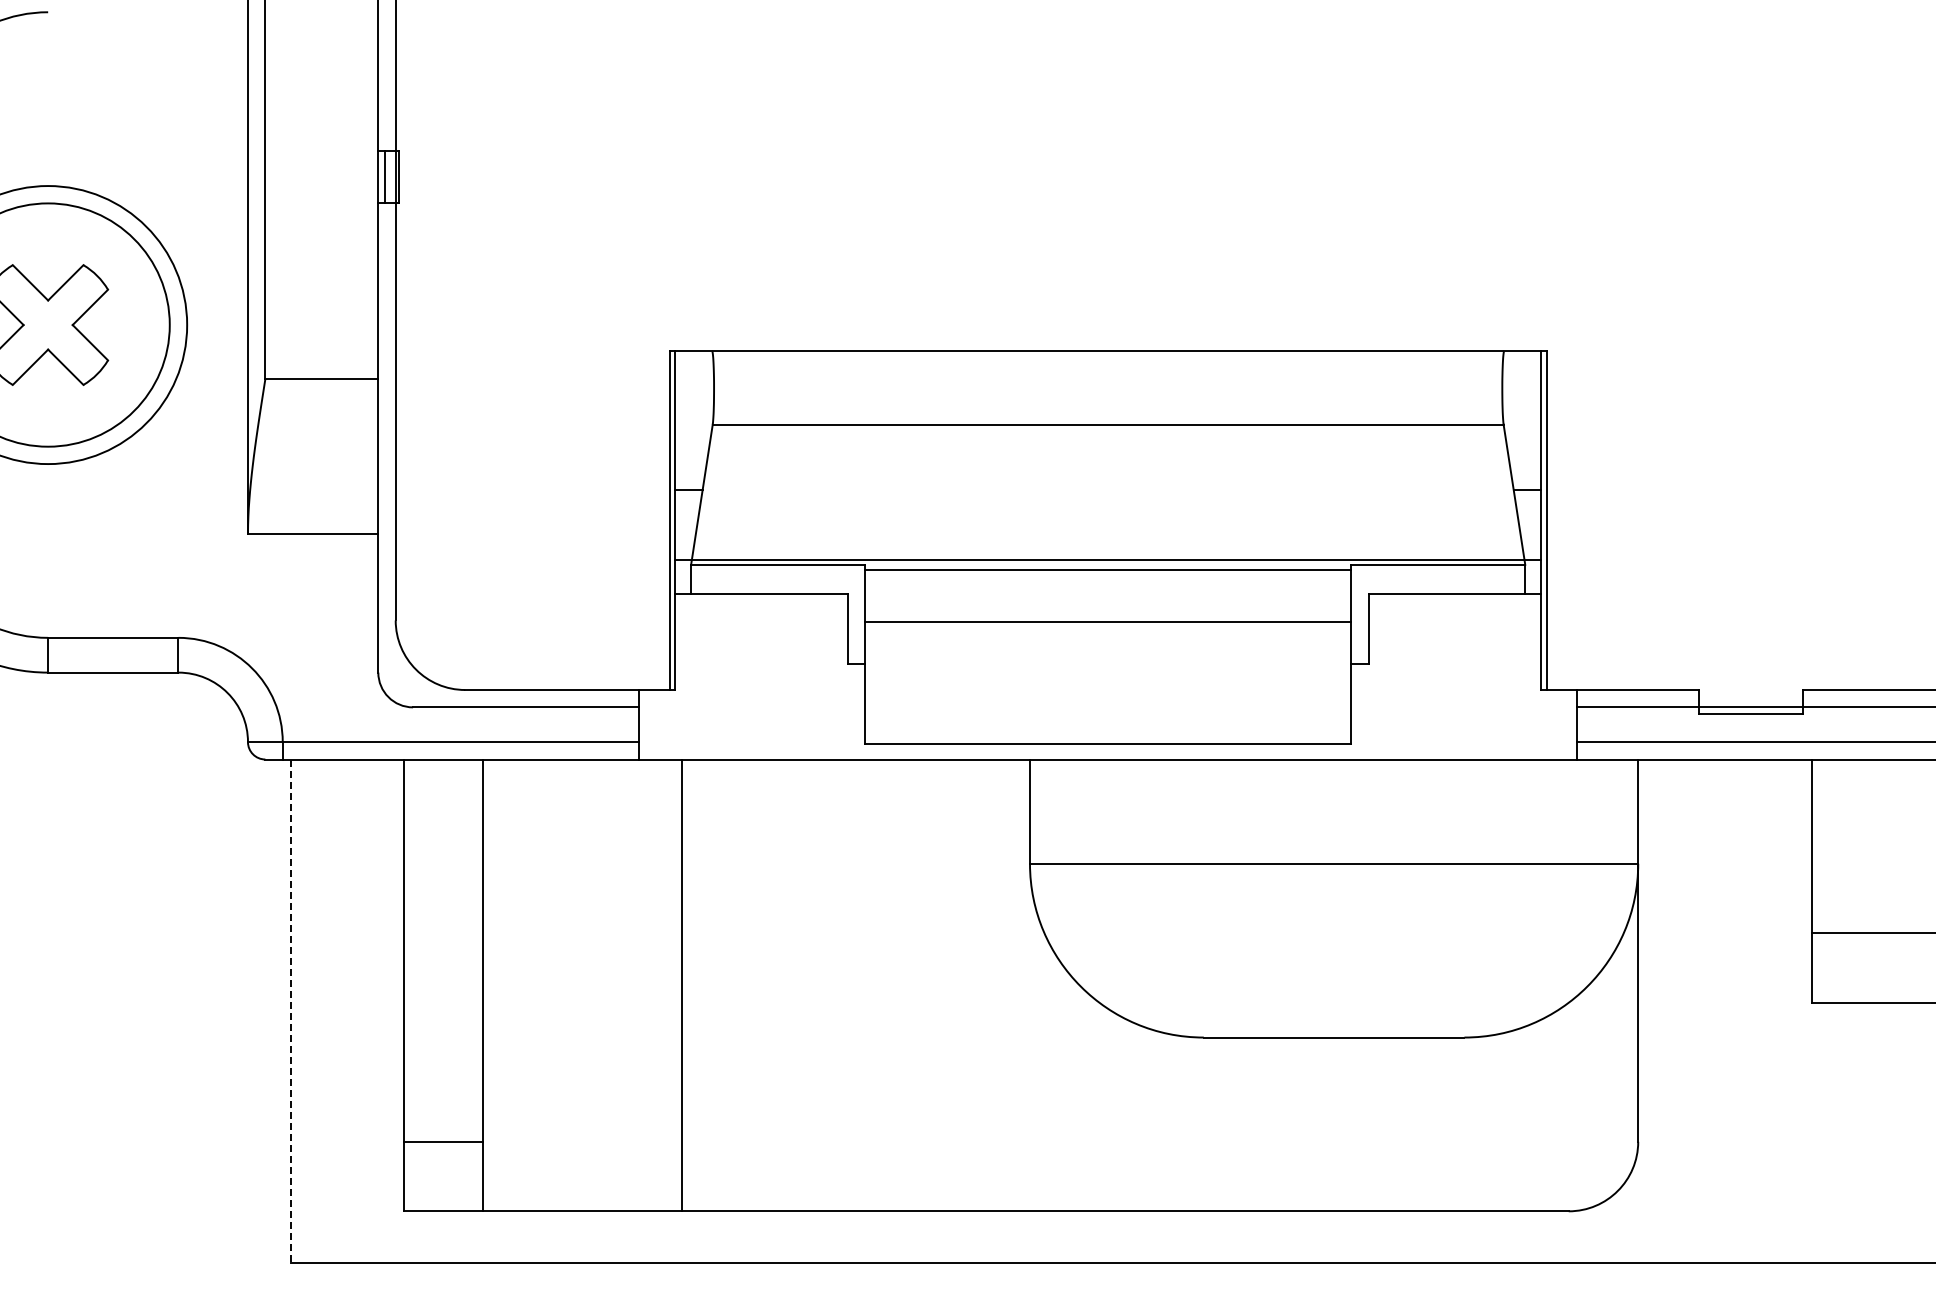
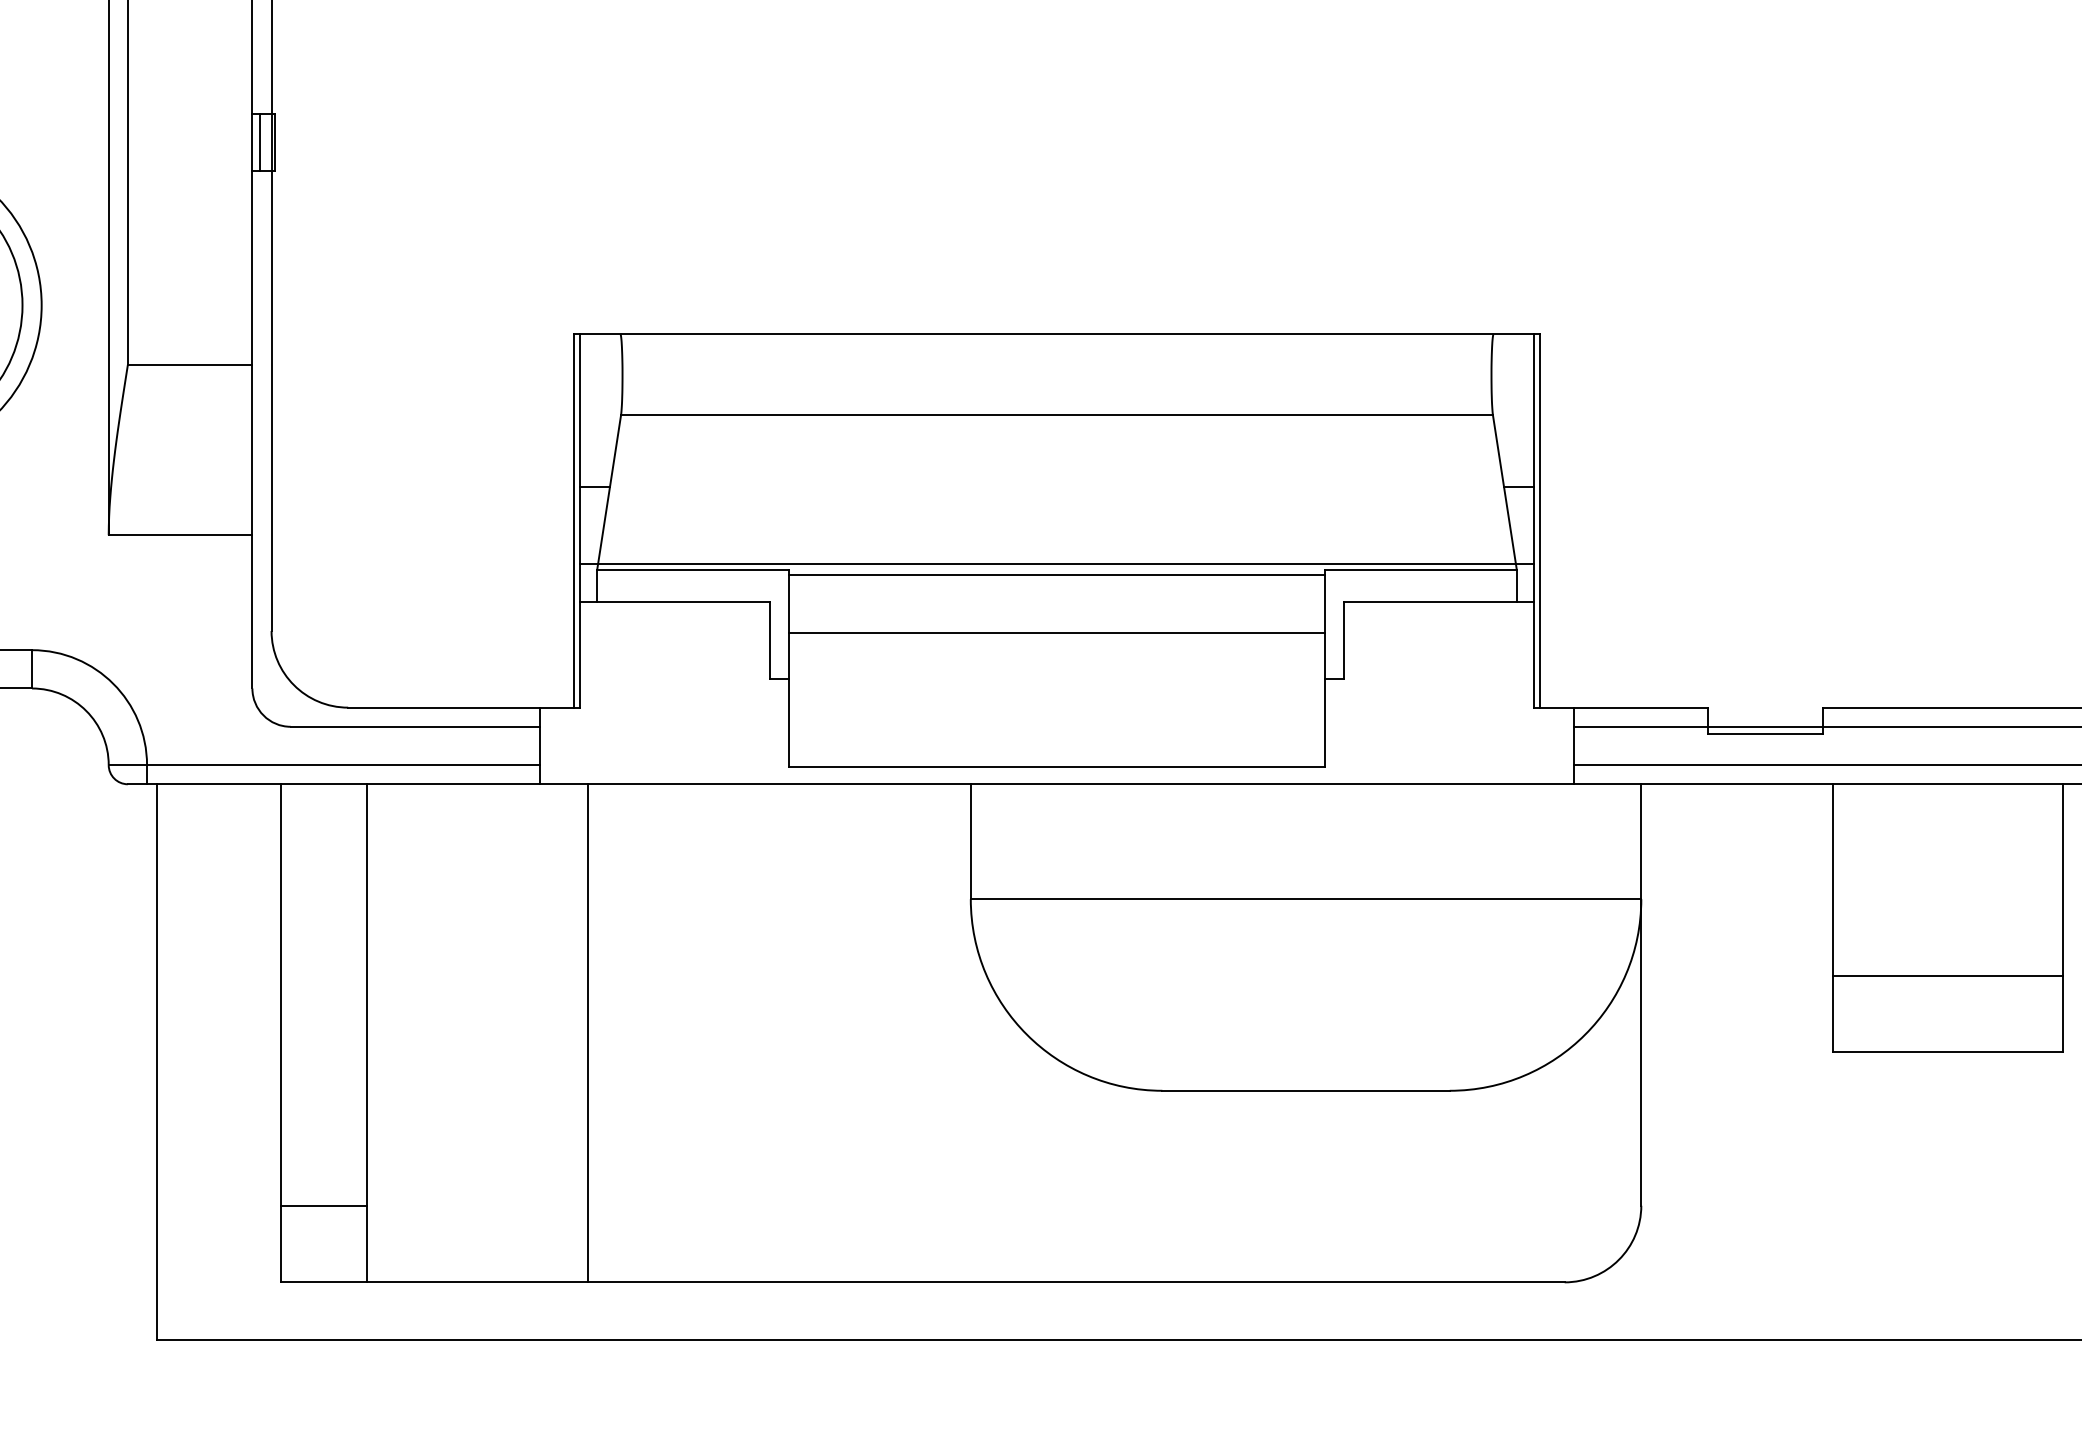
line: (291, 1011) -> (156, 1062), dashed -> solid

